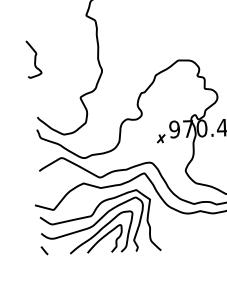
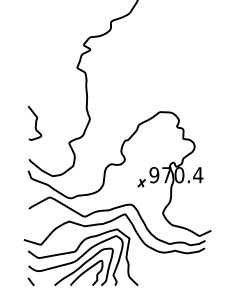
curve: (34, 59) -> (35, 123), moved

